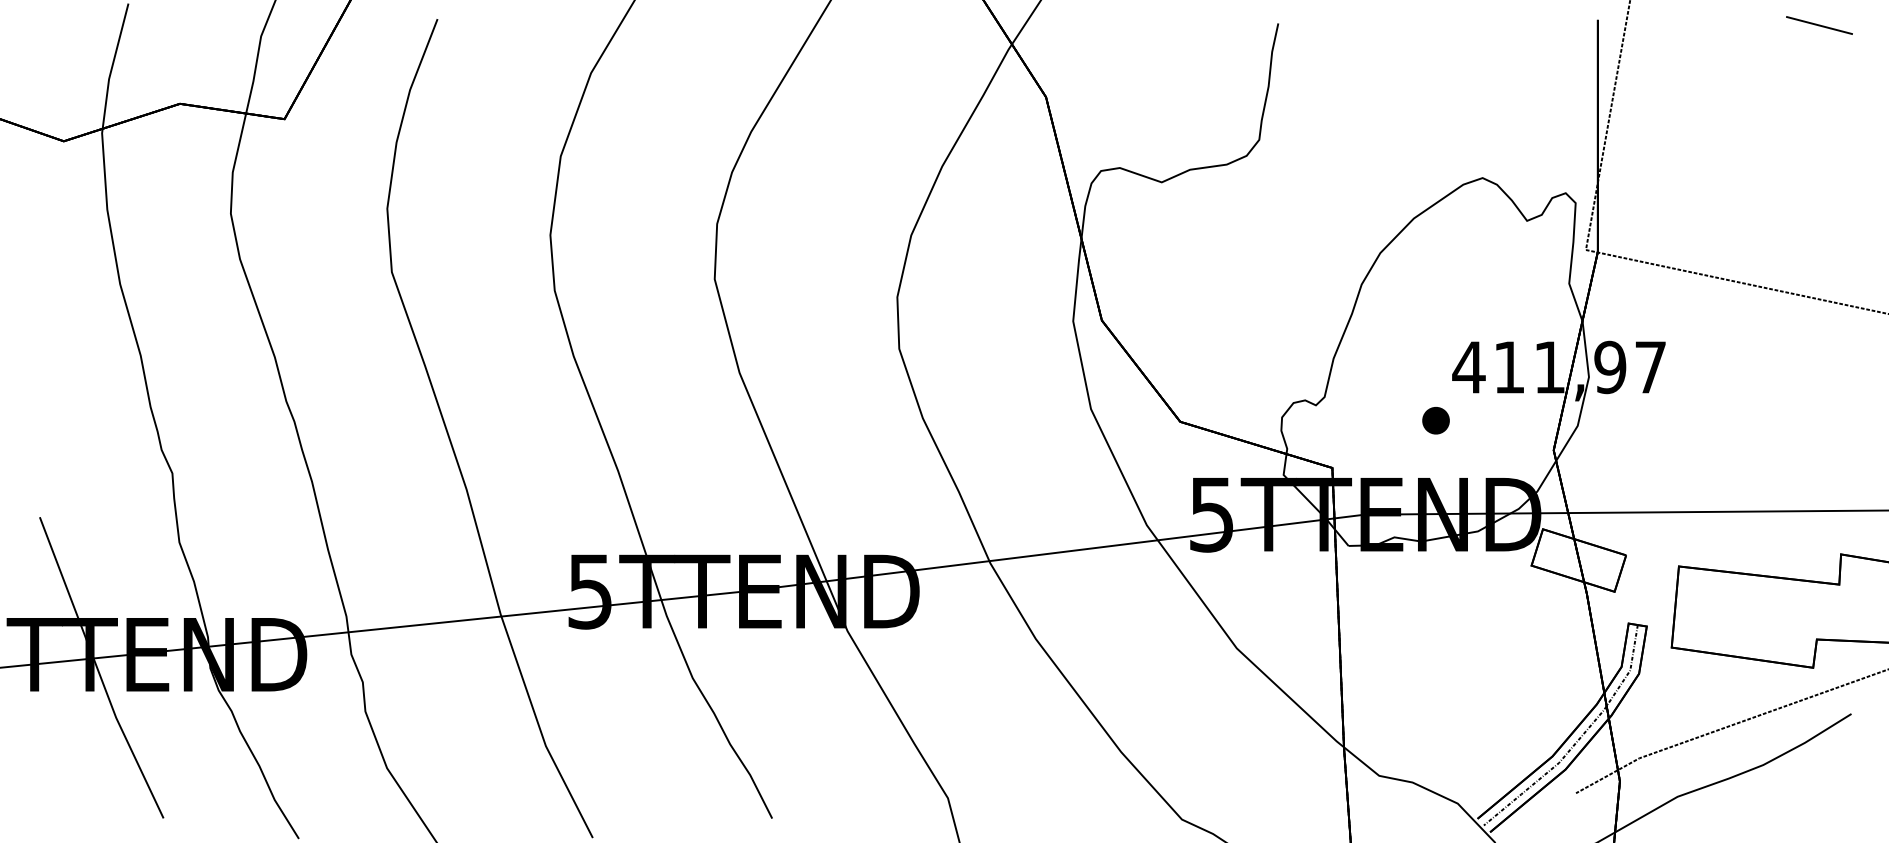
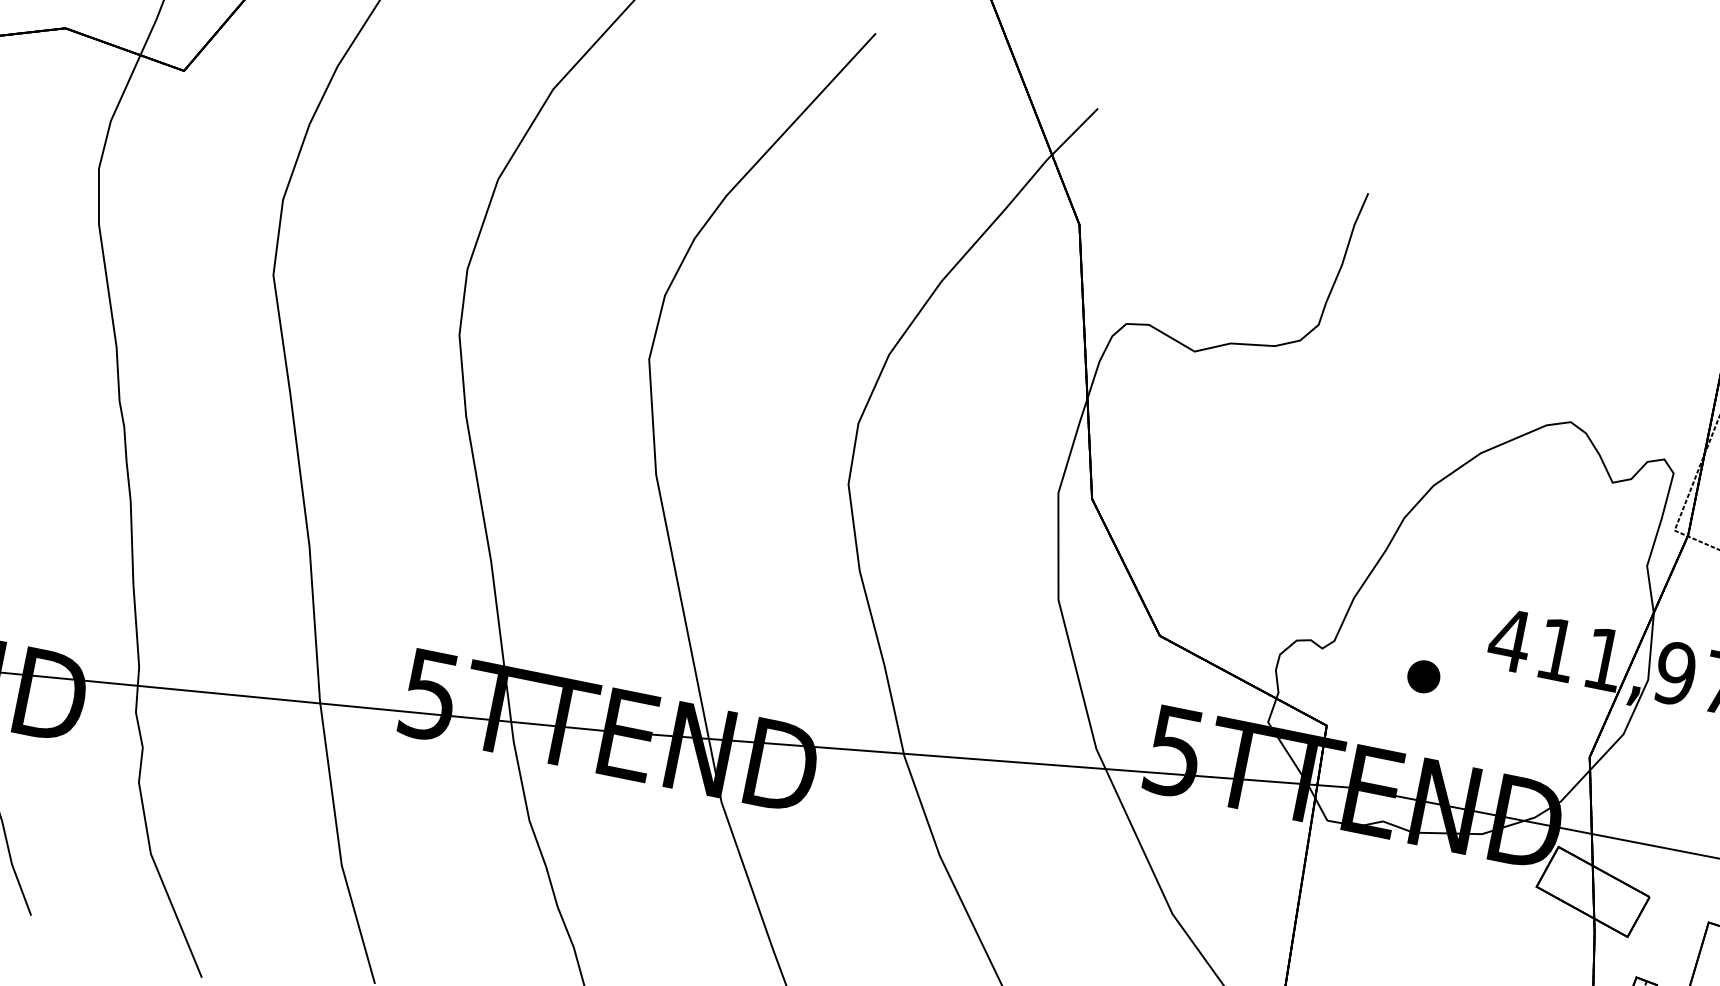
part: (1435, 420) -> (1423, 676), moved

